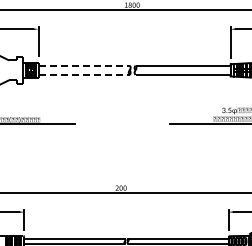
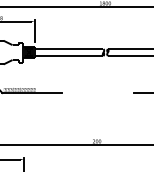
line: (84, 65) -> (69, 48), dashed -> solid
line: (84, 75) -> (69, 56), dashed -> solid

